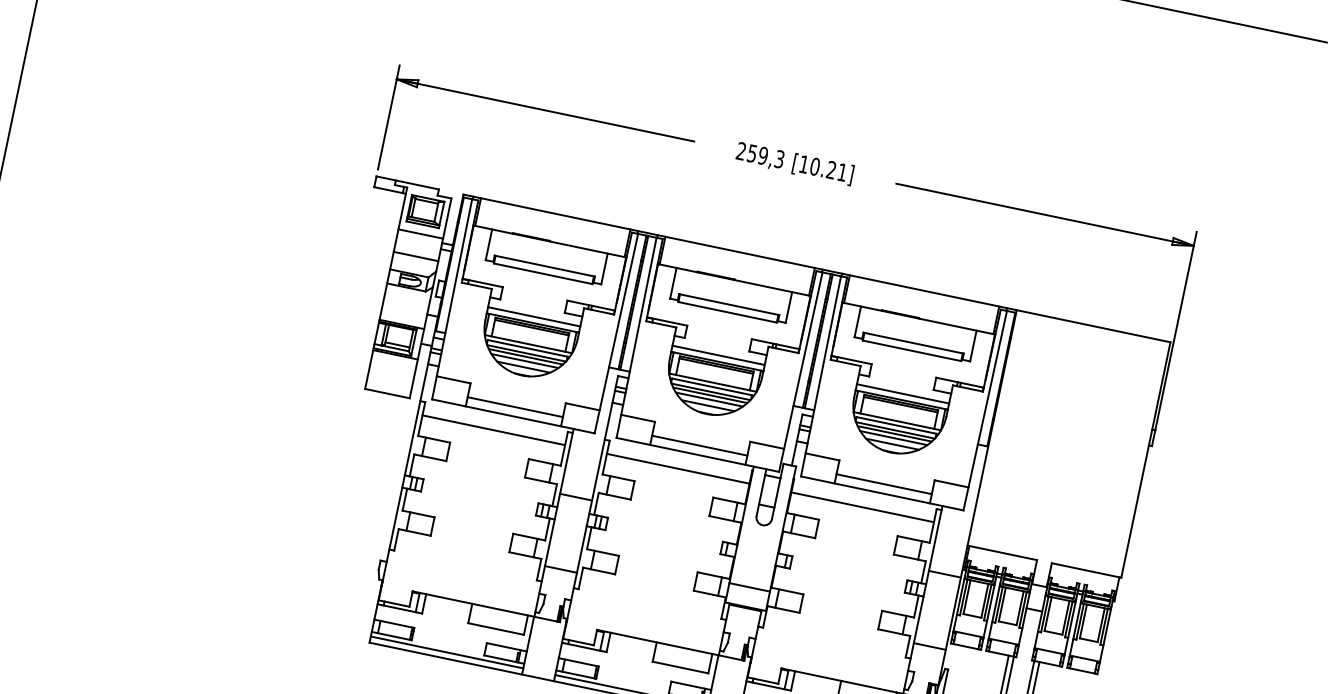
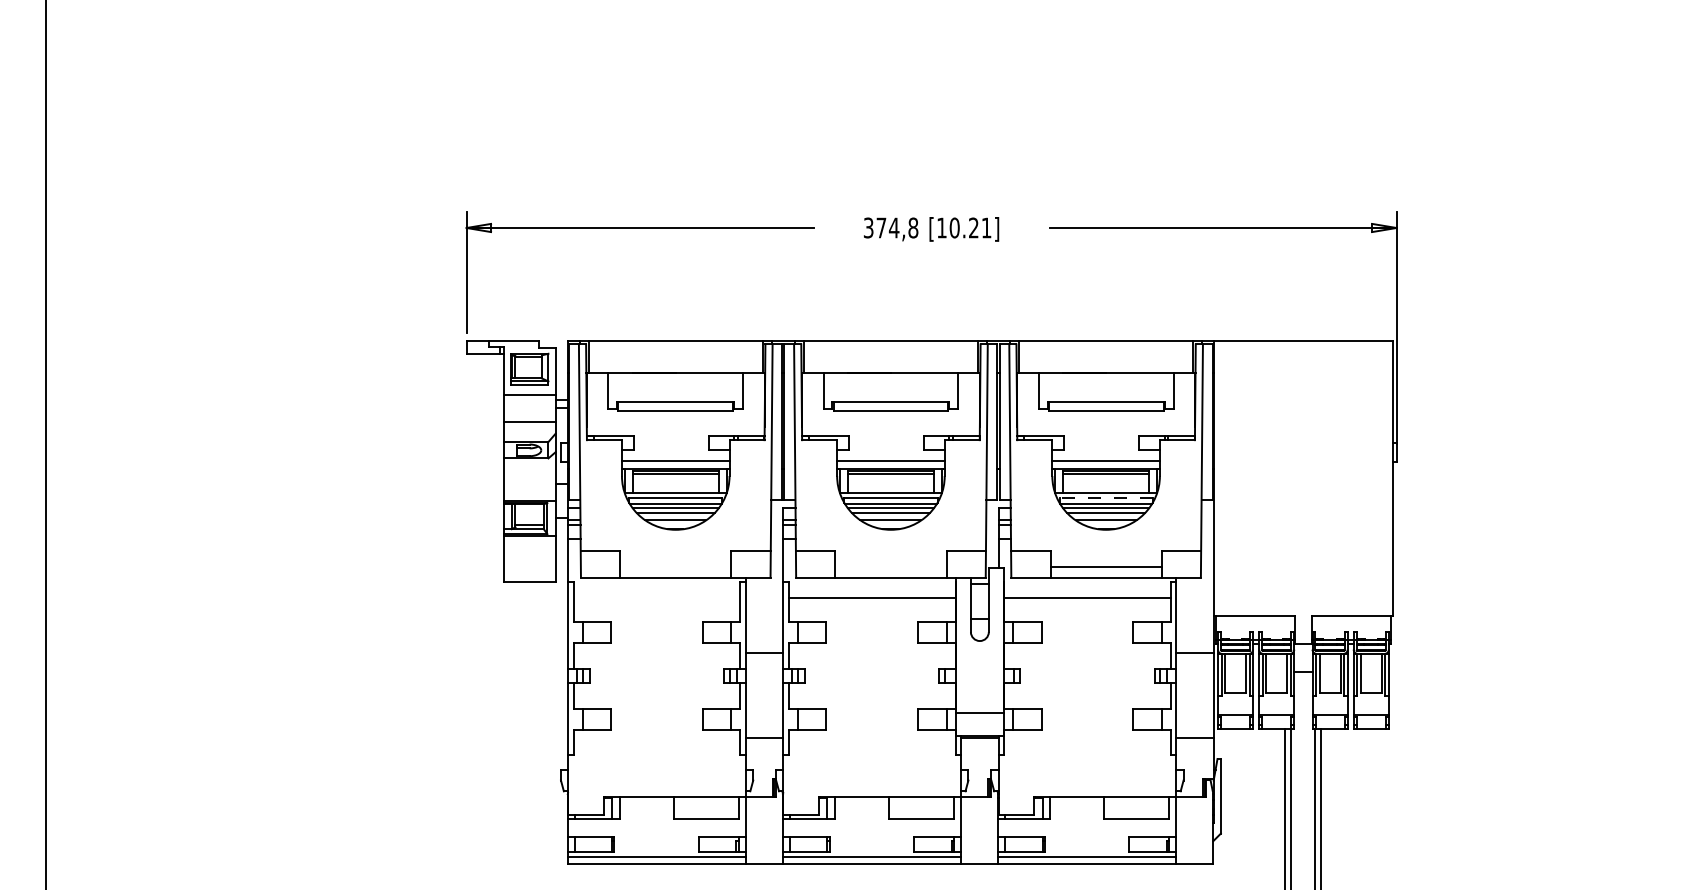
text: (760, 154) -> (890, 227), 259,3 -> 374,8
line: (515, 406) -> (675, 566), removed
line: (896, 425) -> (1106, 498), solid -> dashed
line: (493, 430) -> (656, 597), removed
line: (699, 445) -> (890, 566), removed

